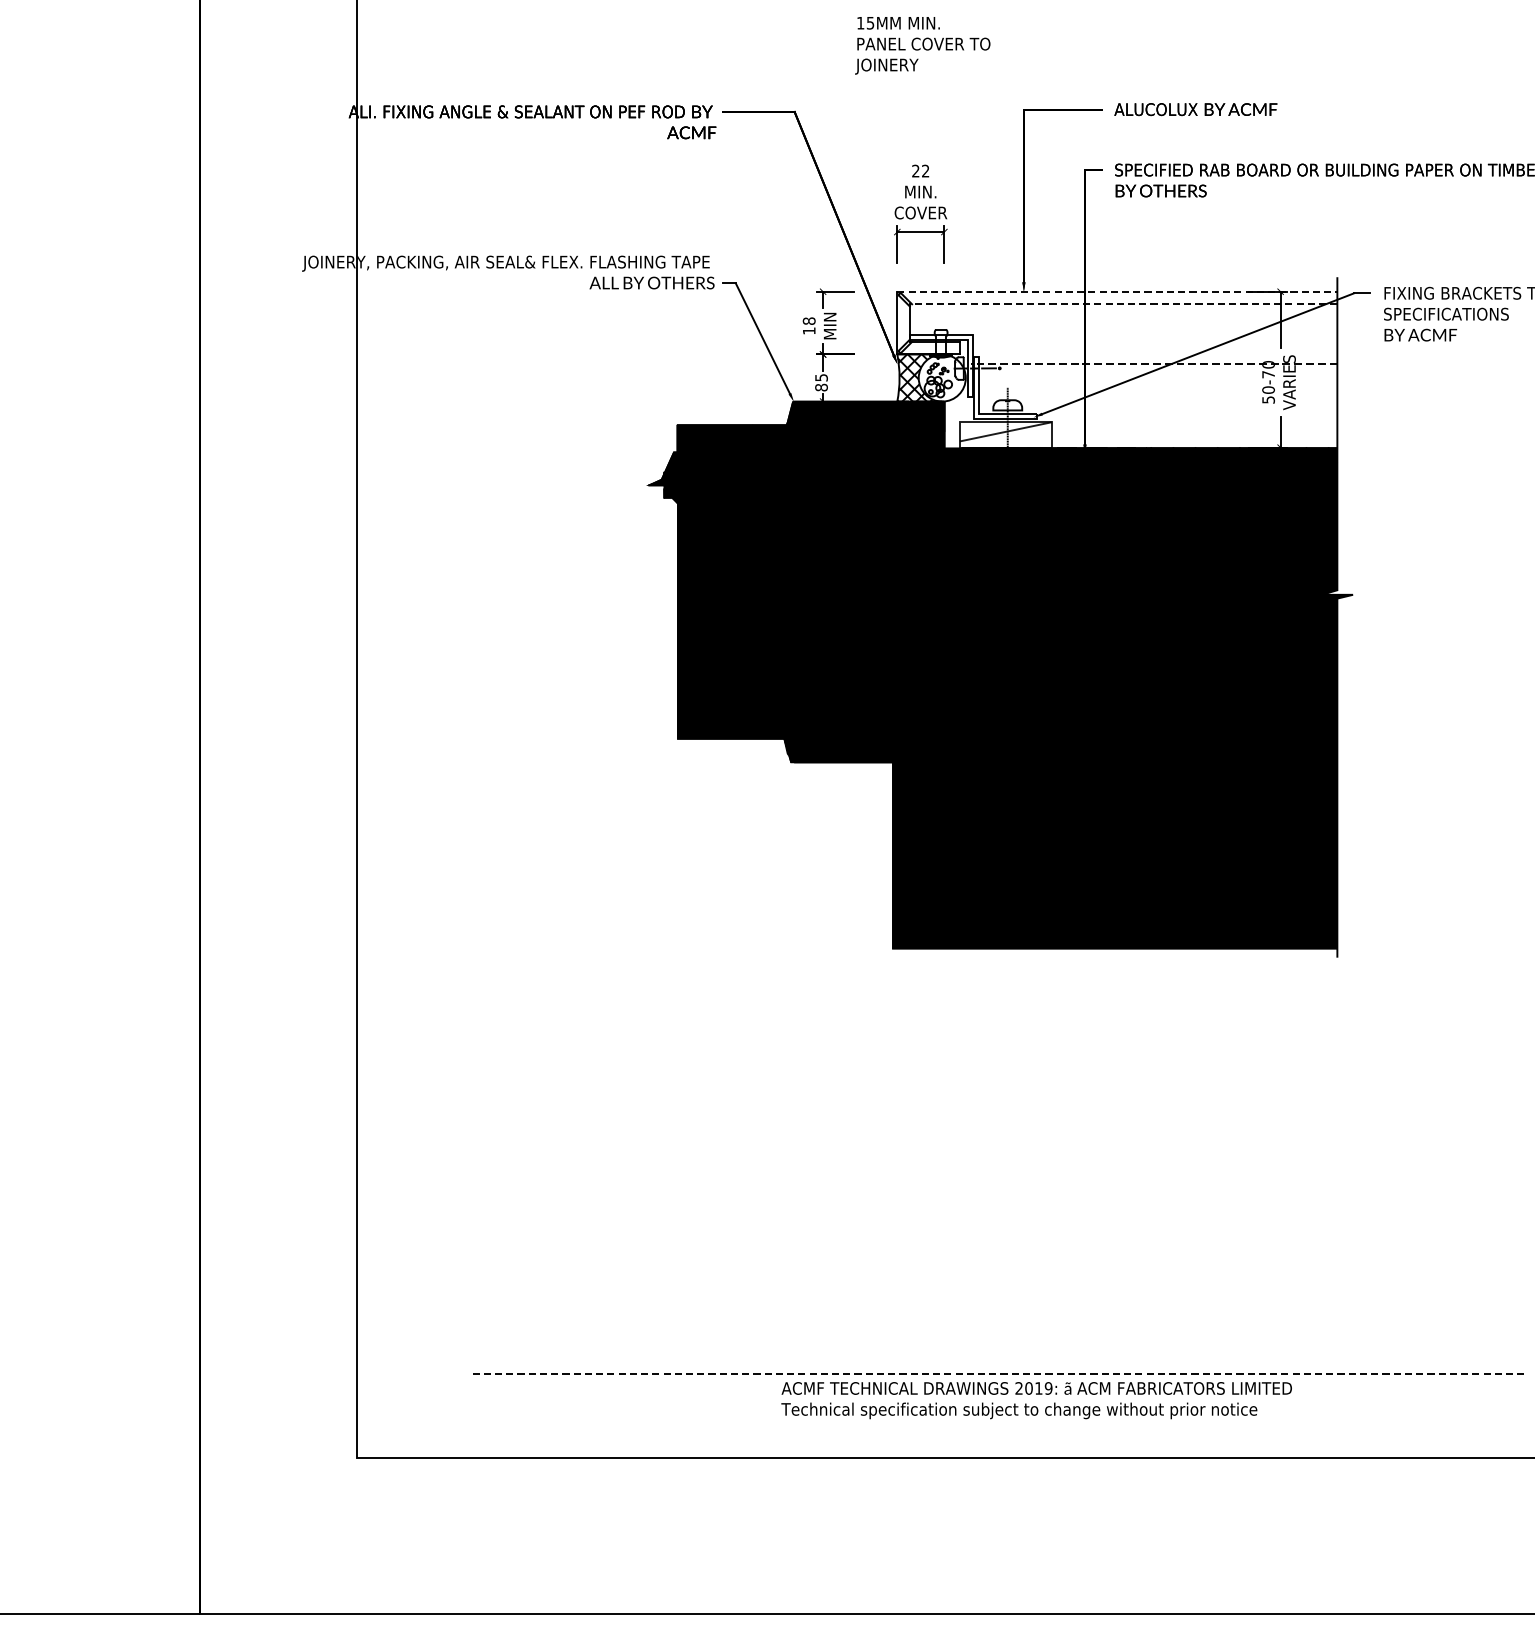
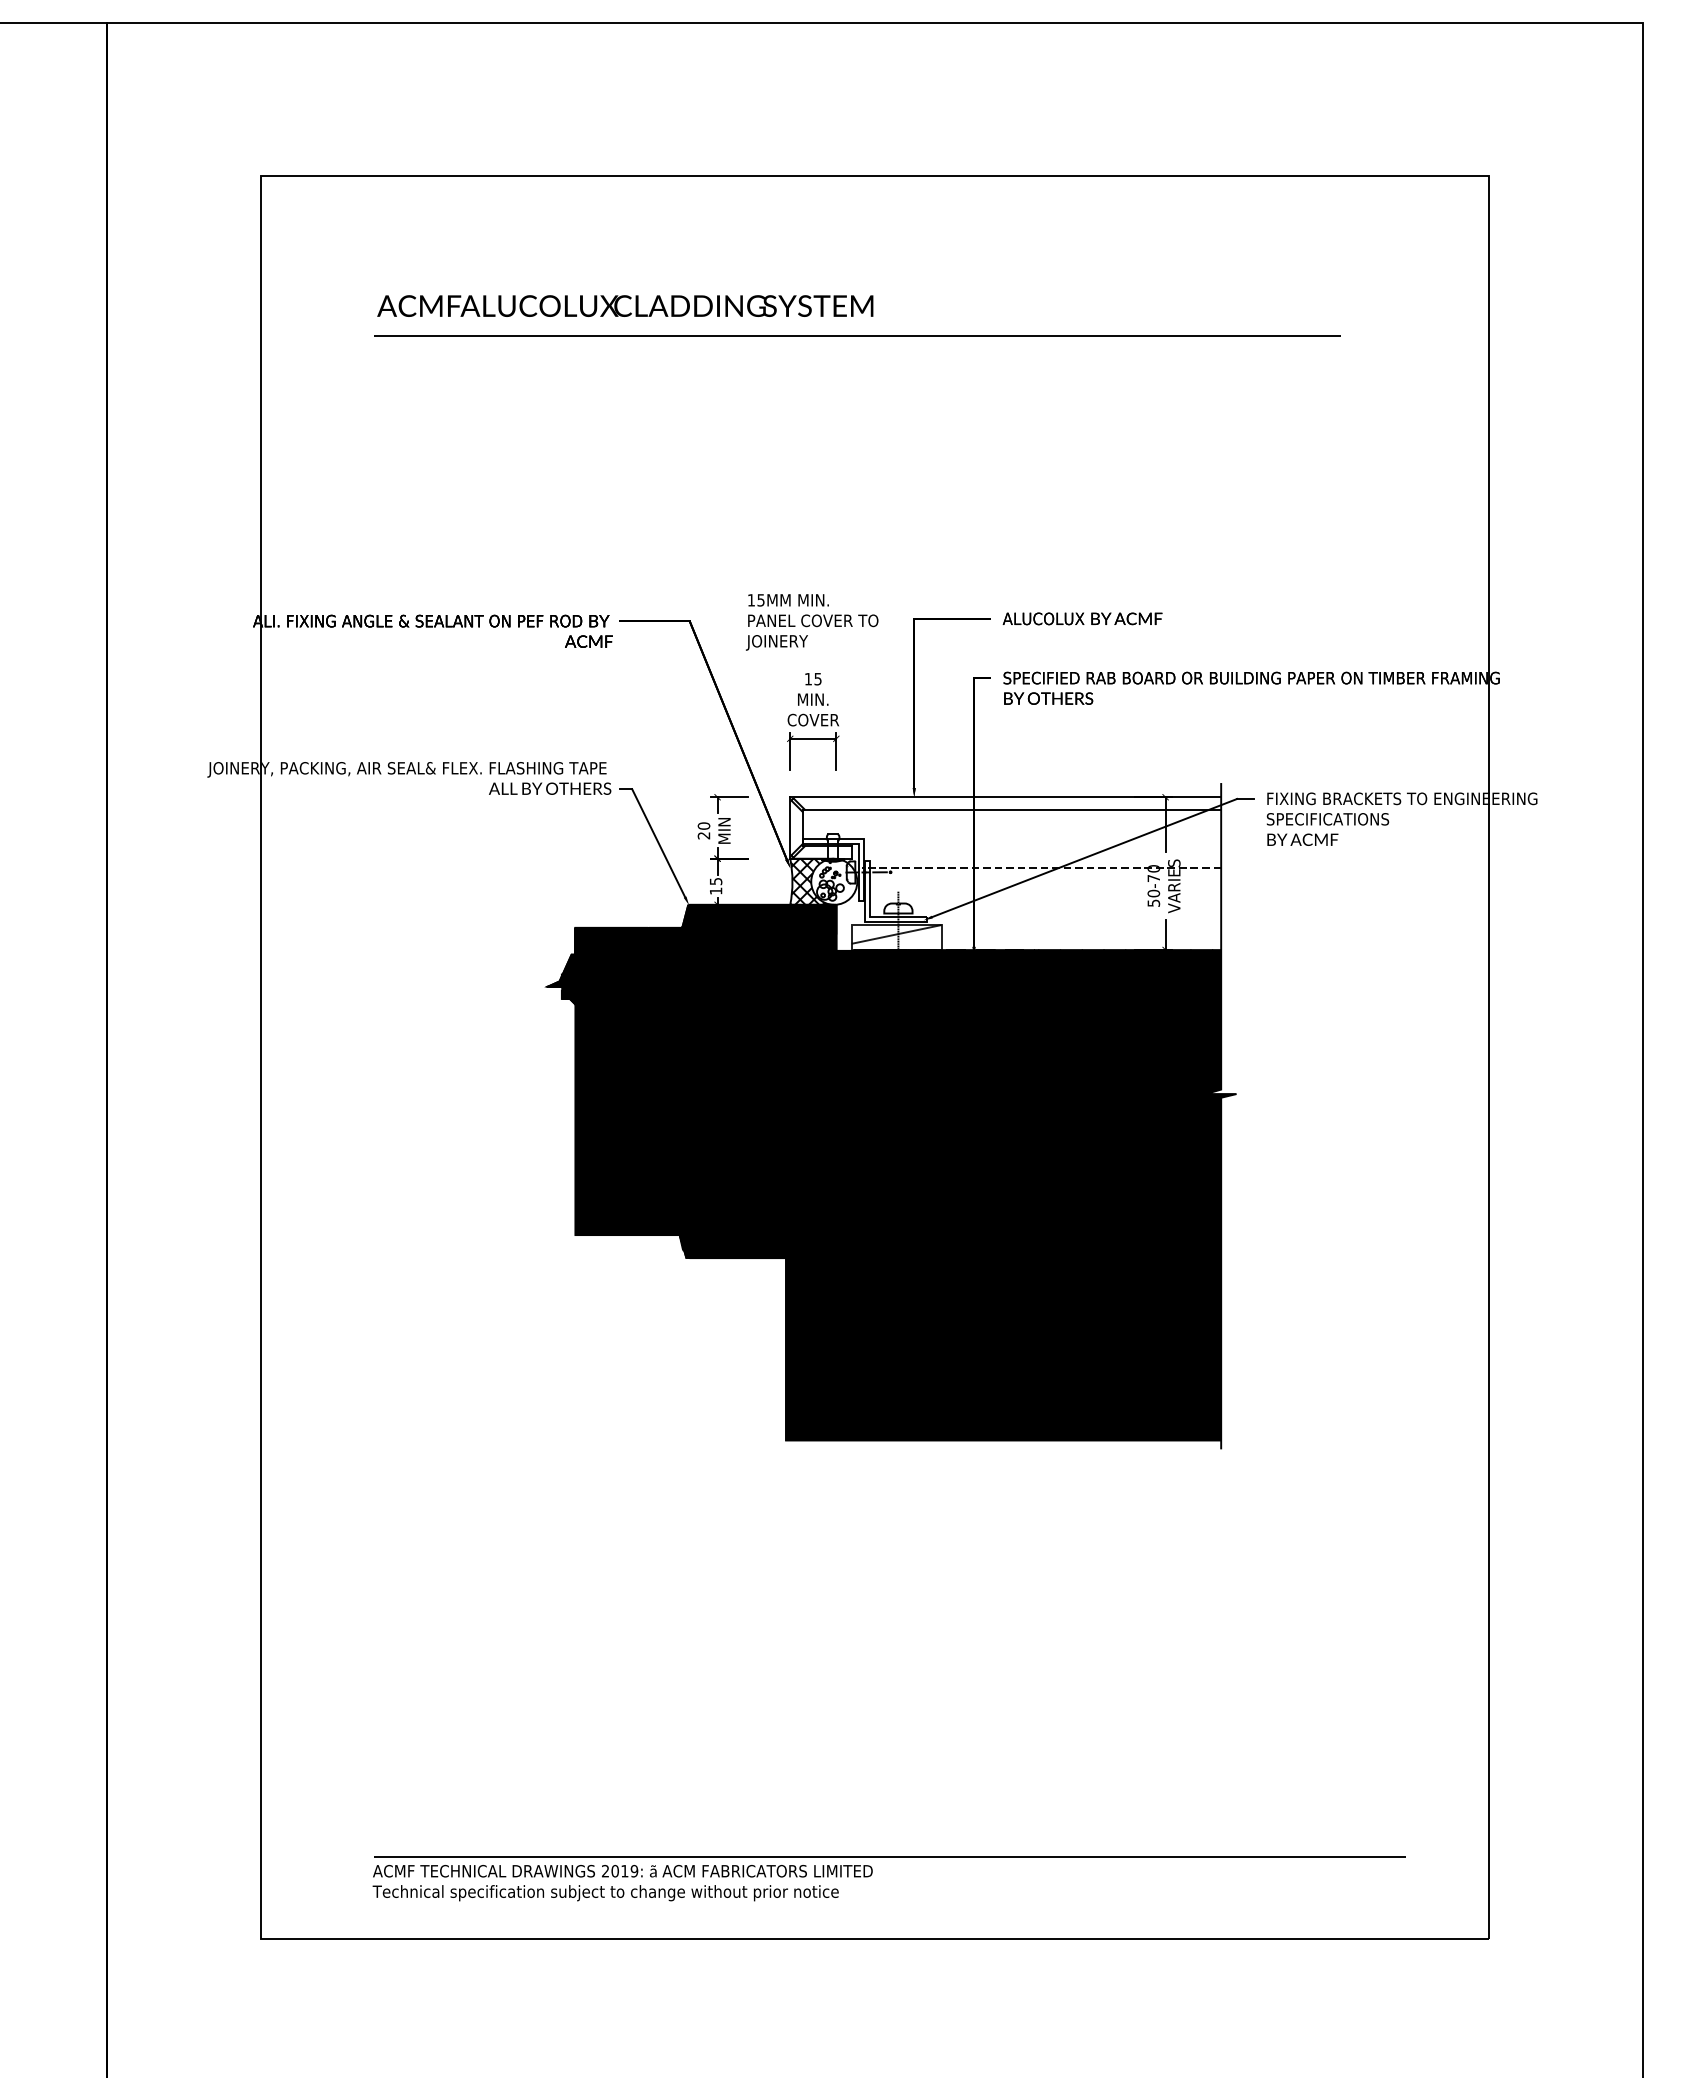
text: (923, 45) -> (812, 622), moved
text: (920, 170) -> (812, 678), 22 -> 15
line: (1118, 291) -> (1006, 797), dashed -> solid
line: (1123, 304) -> (1011, 809), dashed -> solid
text: (808, 325) -> (703, 830), 18 -> 20
text: (820, 386) -> (715, 890), 85 -> 15
line: (999, 1374) -> (890, 1857), dashed -> solid
text: (1036, 1401) -> (622, 1883), moved

